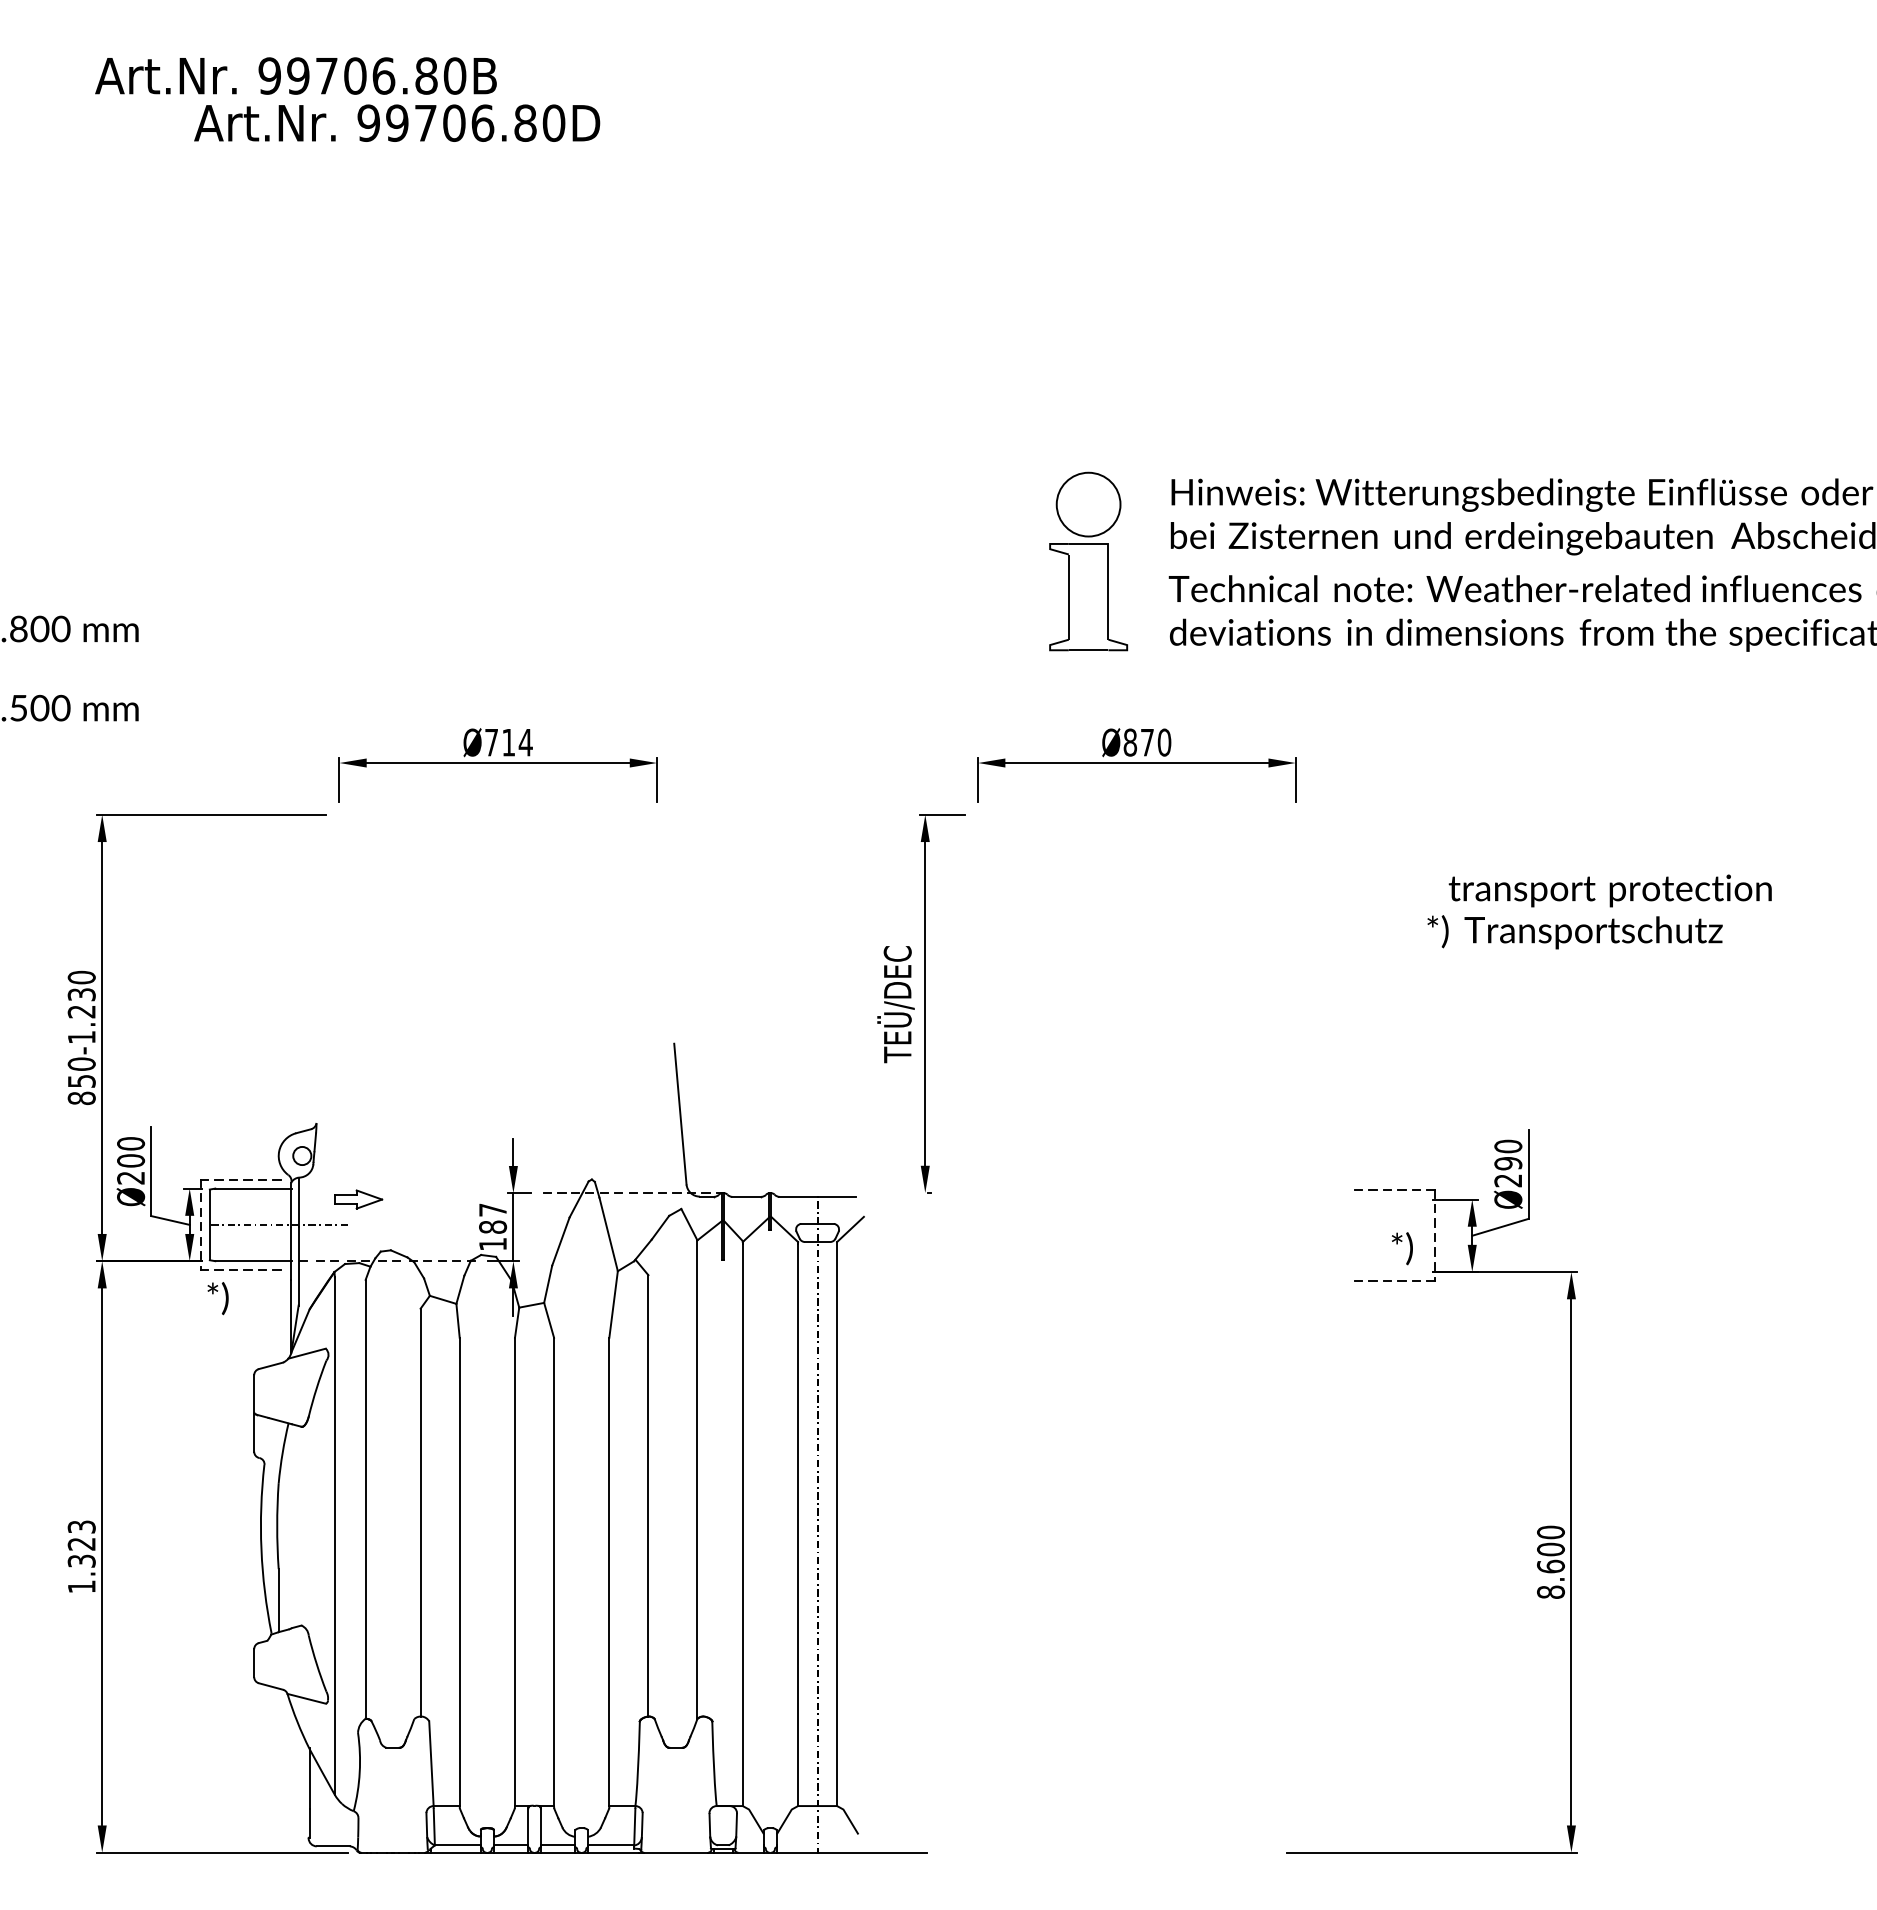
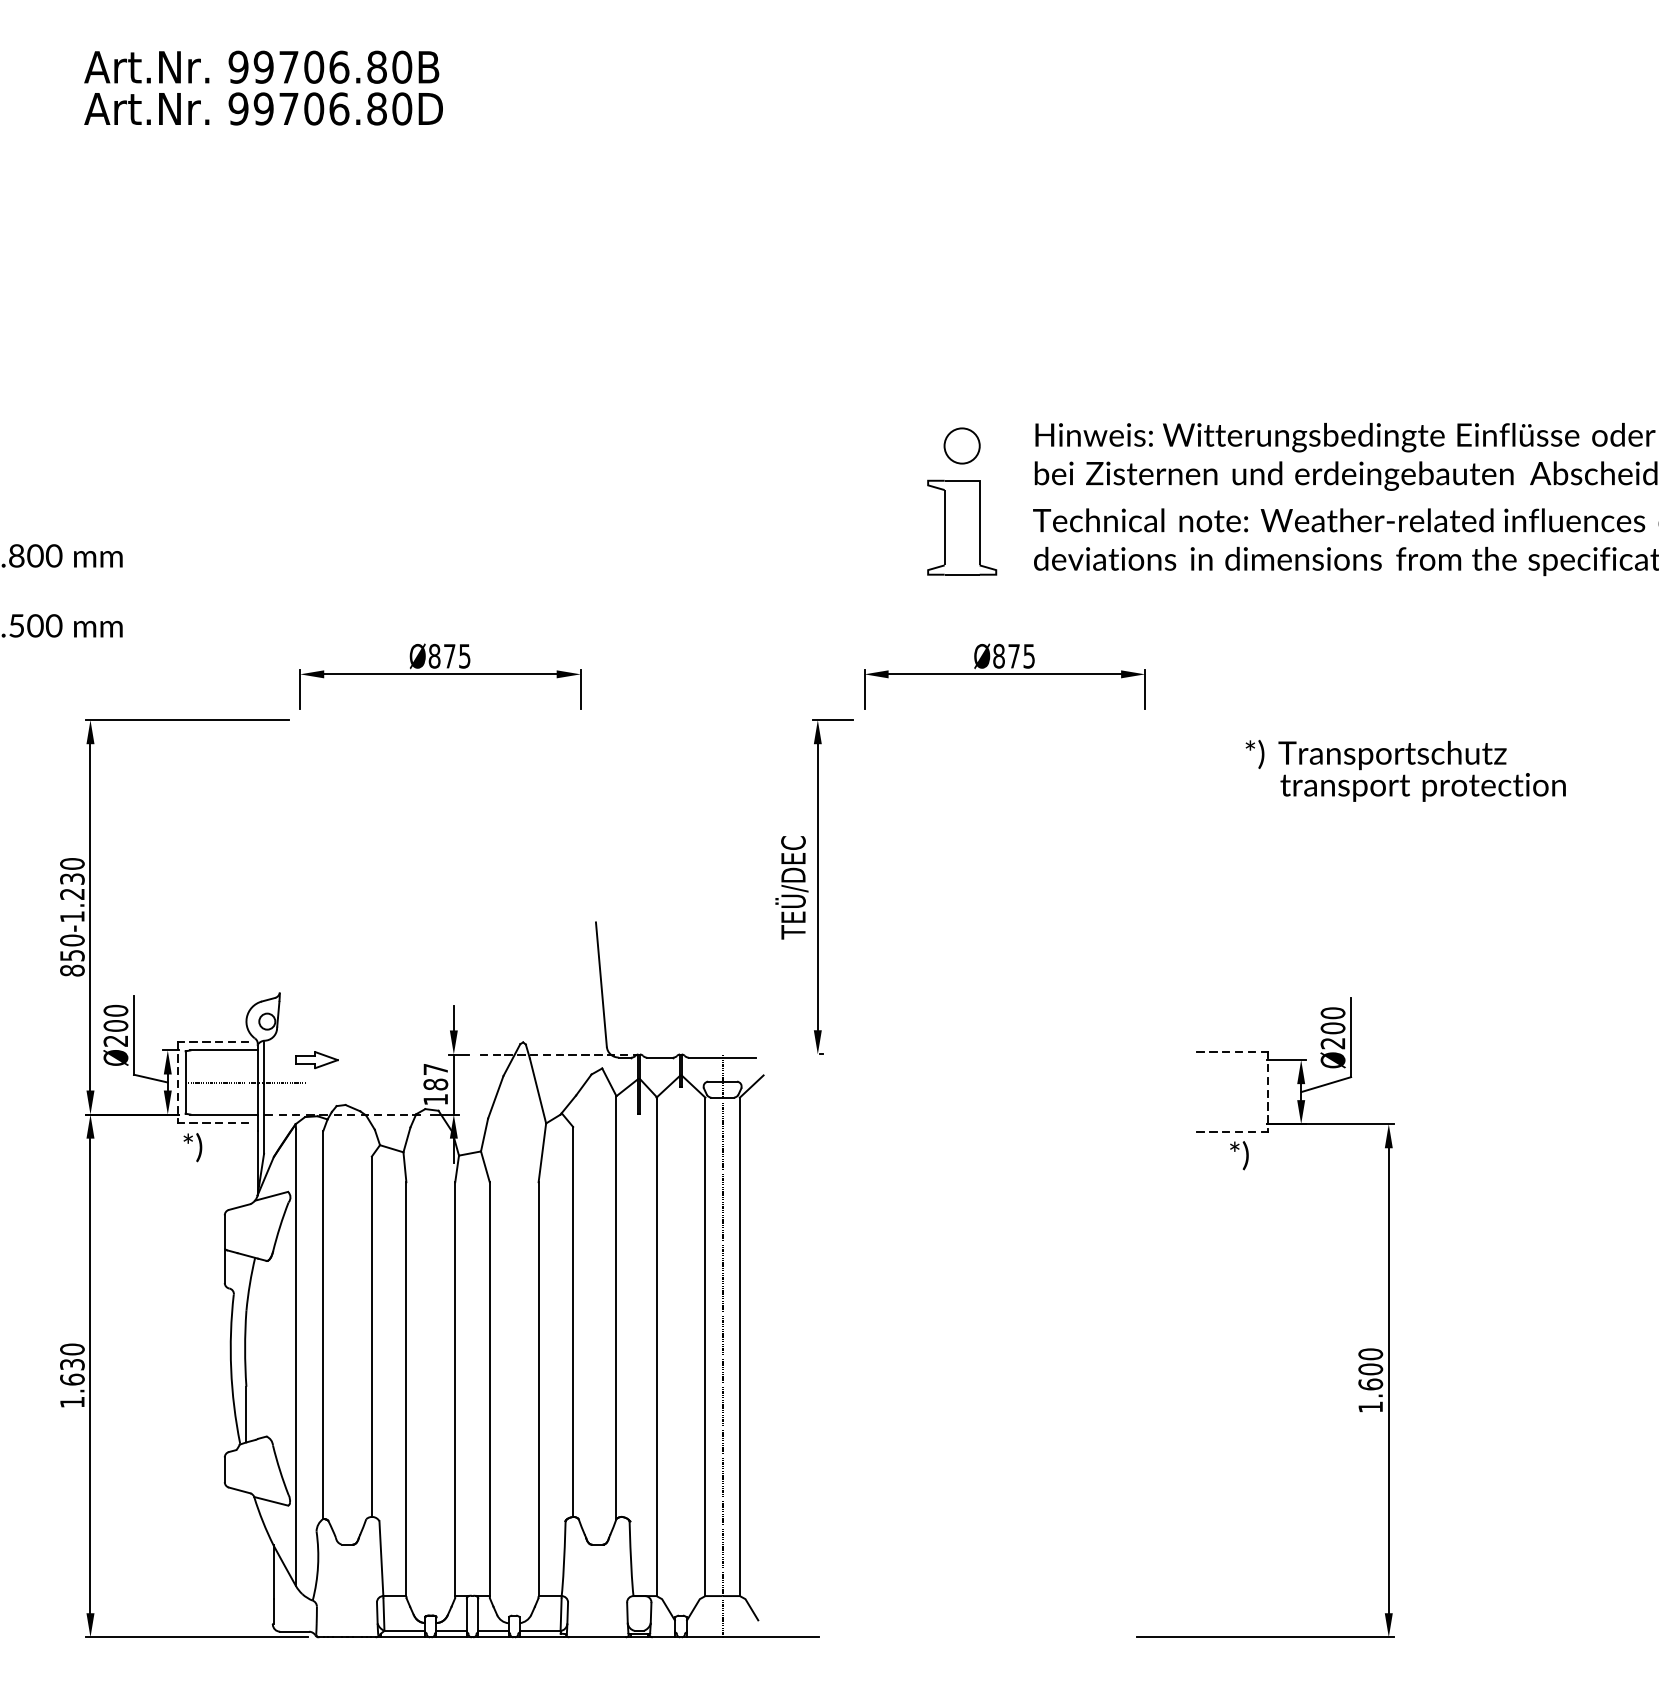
text: (397, 122) -> (263, 108), moved
circle: (1088, 504) -> (962, 445), size x0.62
text: (508, 742) -> (449, 656), Ø714 -> Ø875
text: (1164, 742) -> (1029, 656), Ø870 -> Ø875
text: (1574, 932) -> (1375, 755), moved
text: (1508, 1163) -> (1333, 1028), Ø290 -> Ø200
text: (1402, 1248) -> (1239, 1155), moved
text: (81, 1543) -> (72, 1364), 1.323 -> 1.630
text: (1551, 1591) -> (1371, 1406), 8.600 -> 1.600

